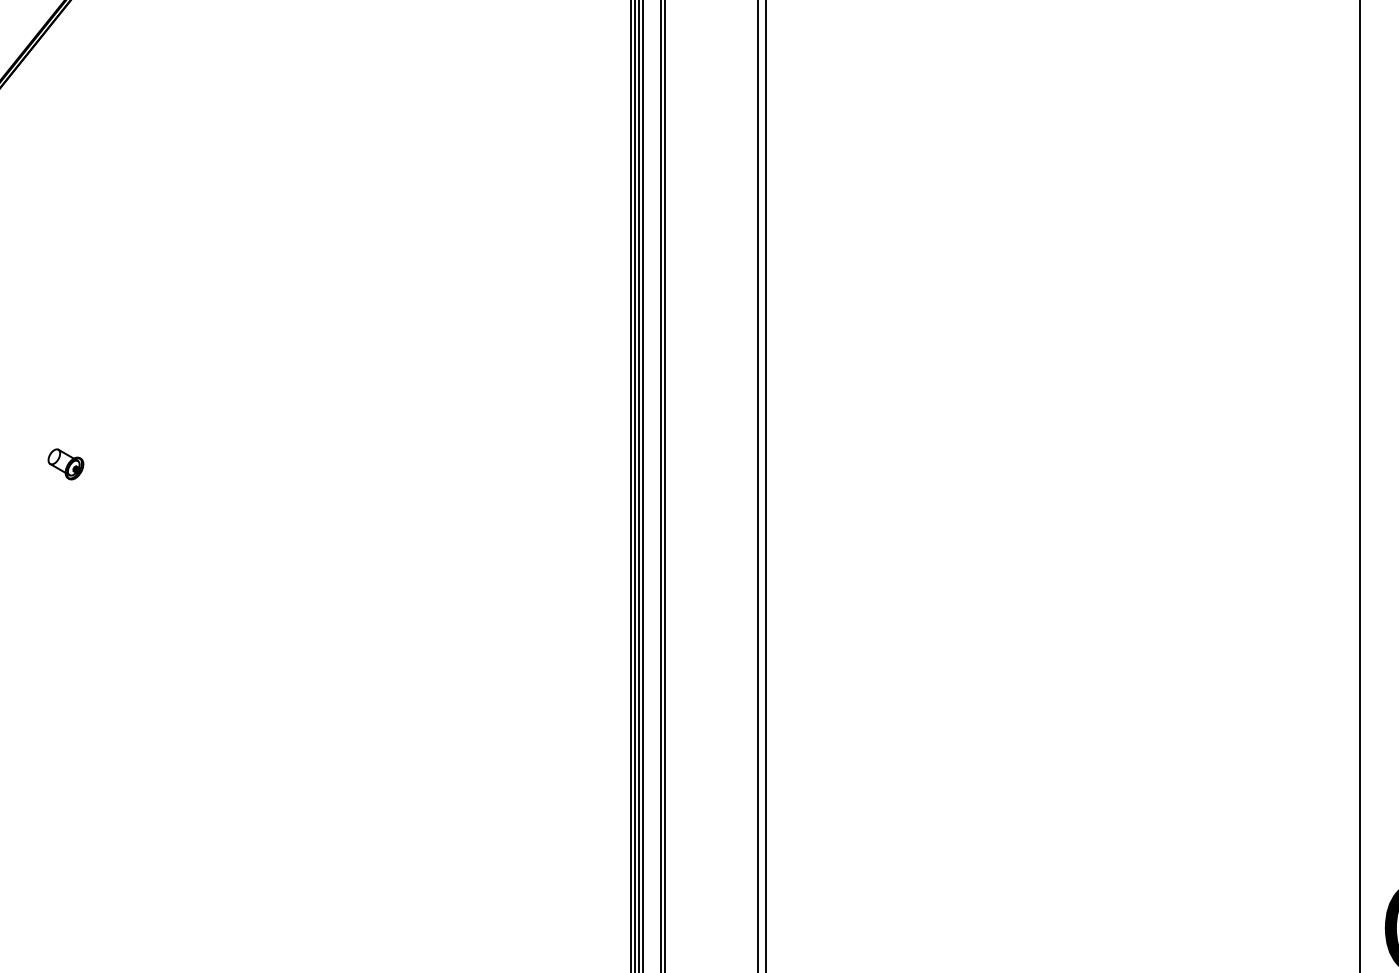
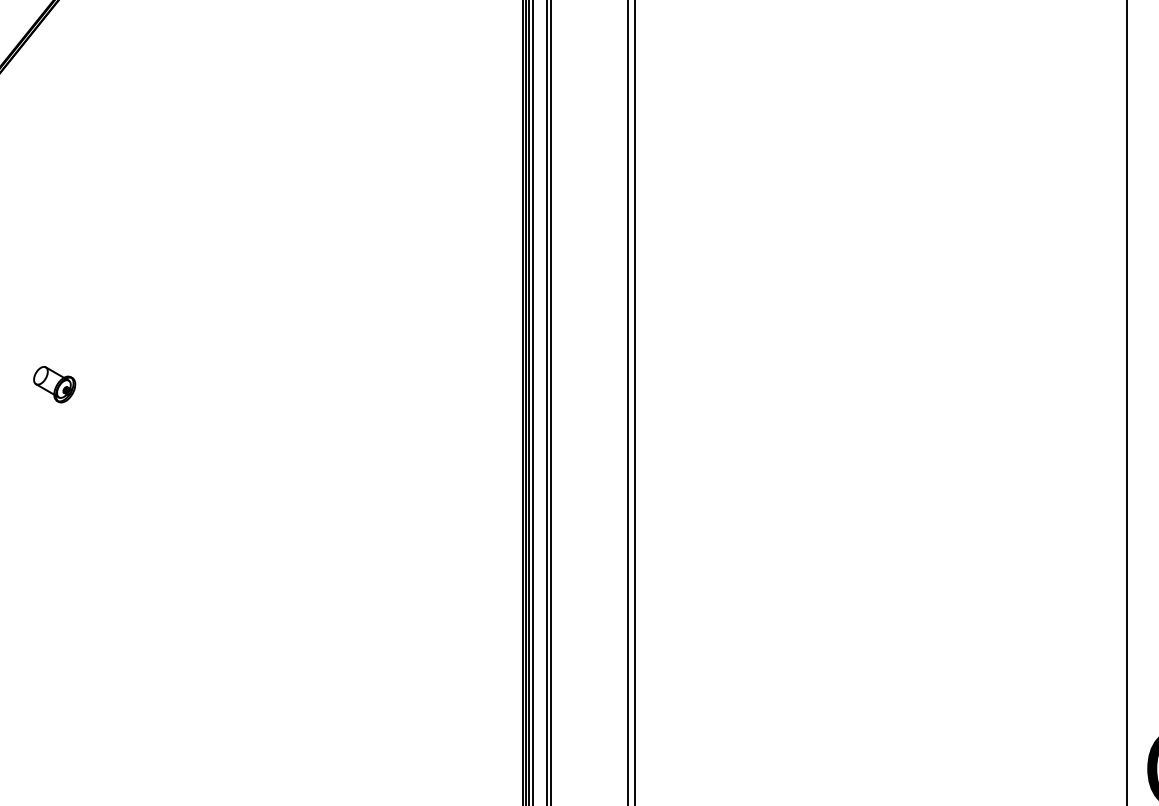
part: (65, 464) -> (54, 384), size x1.43

